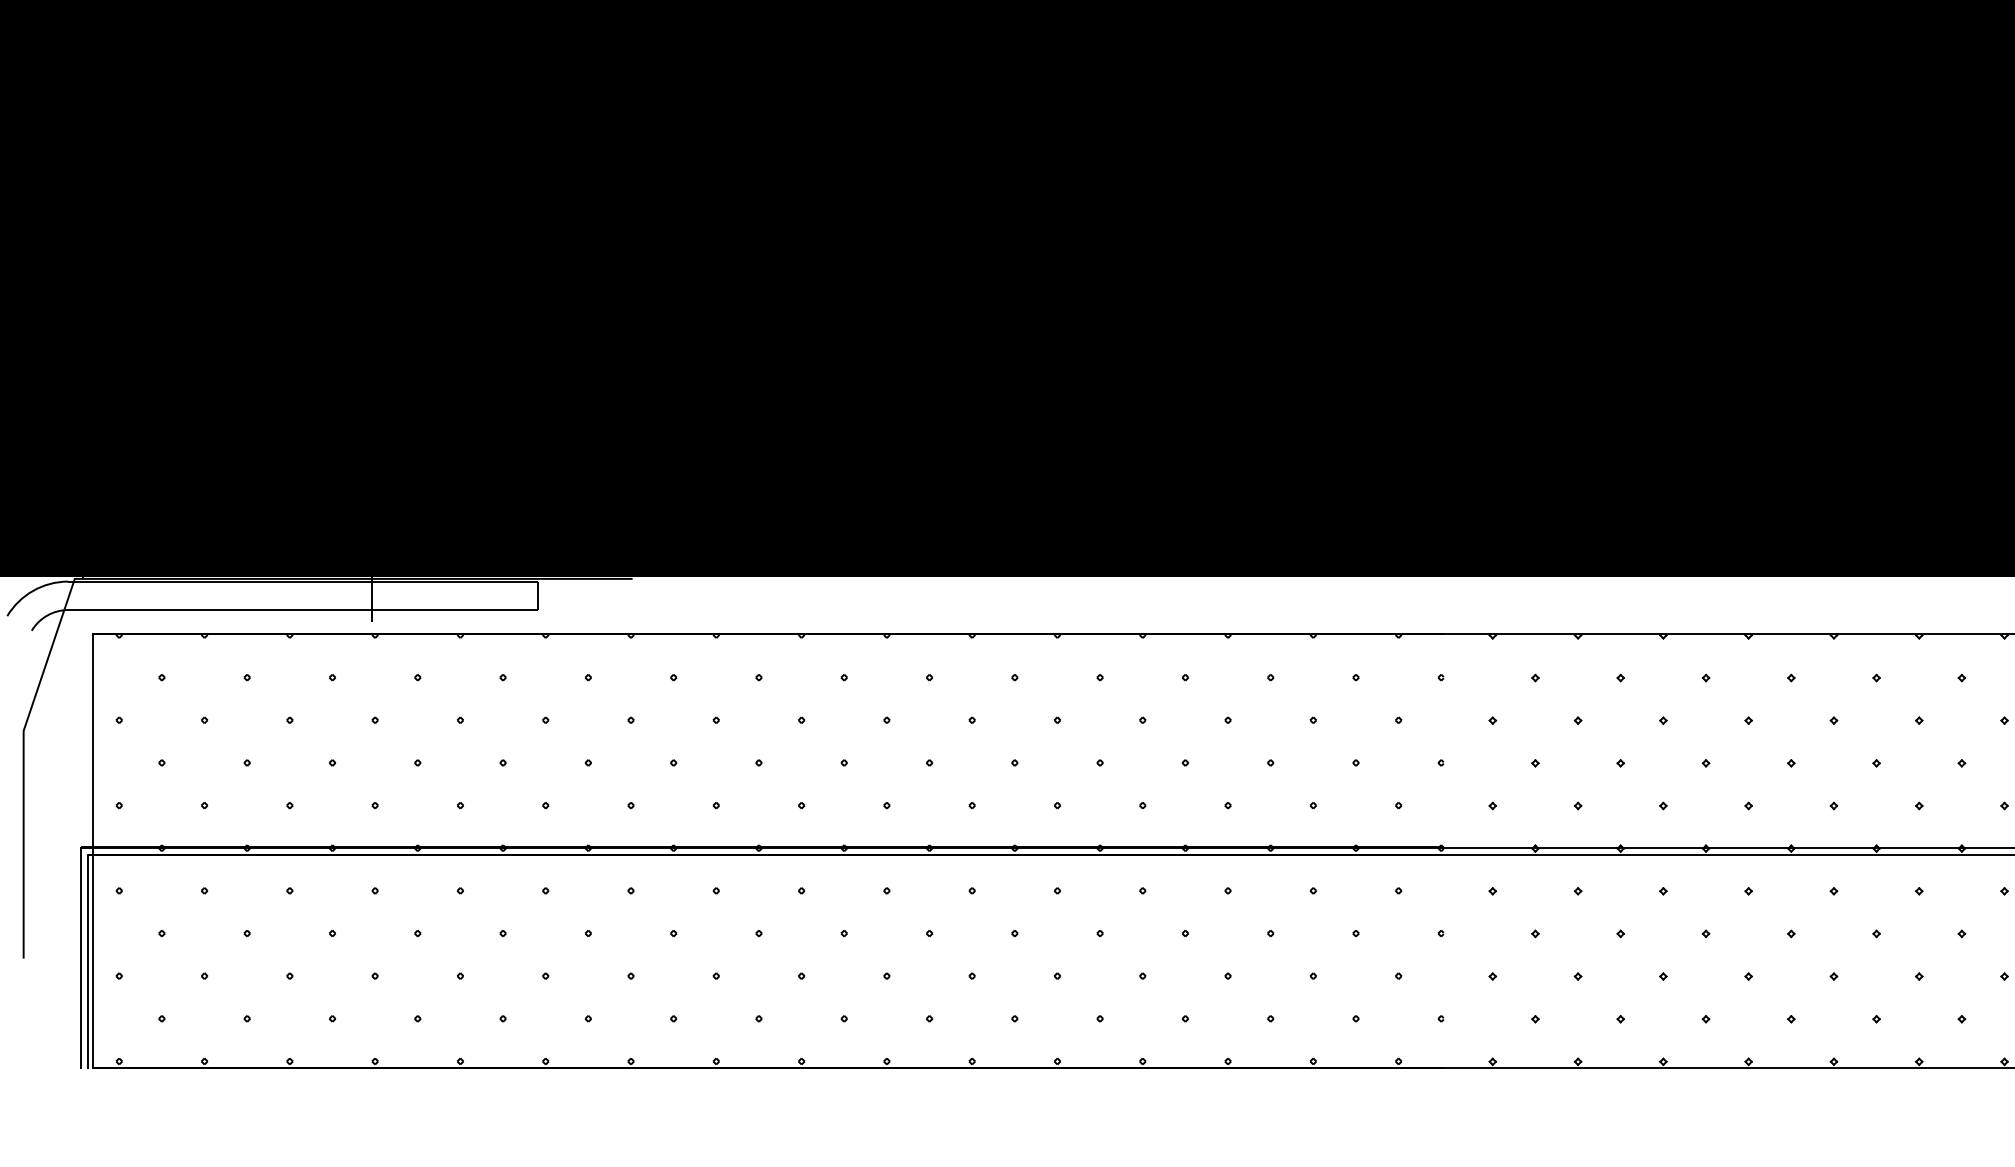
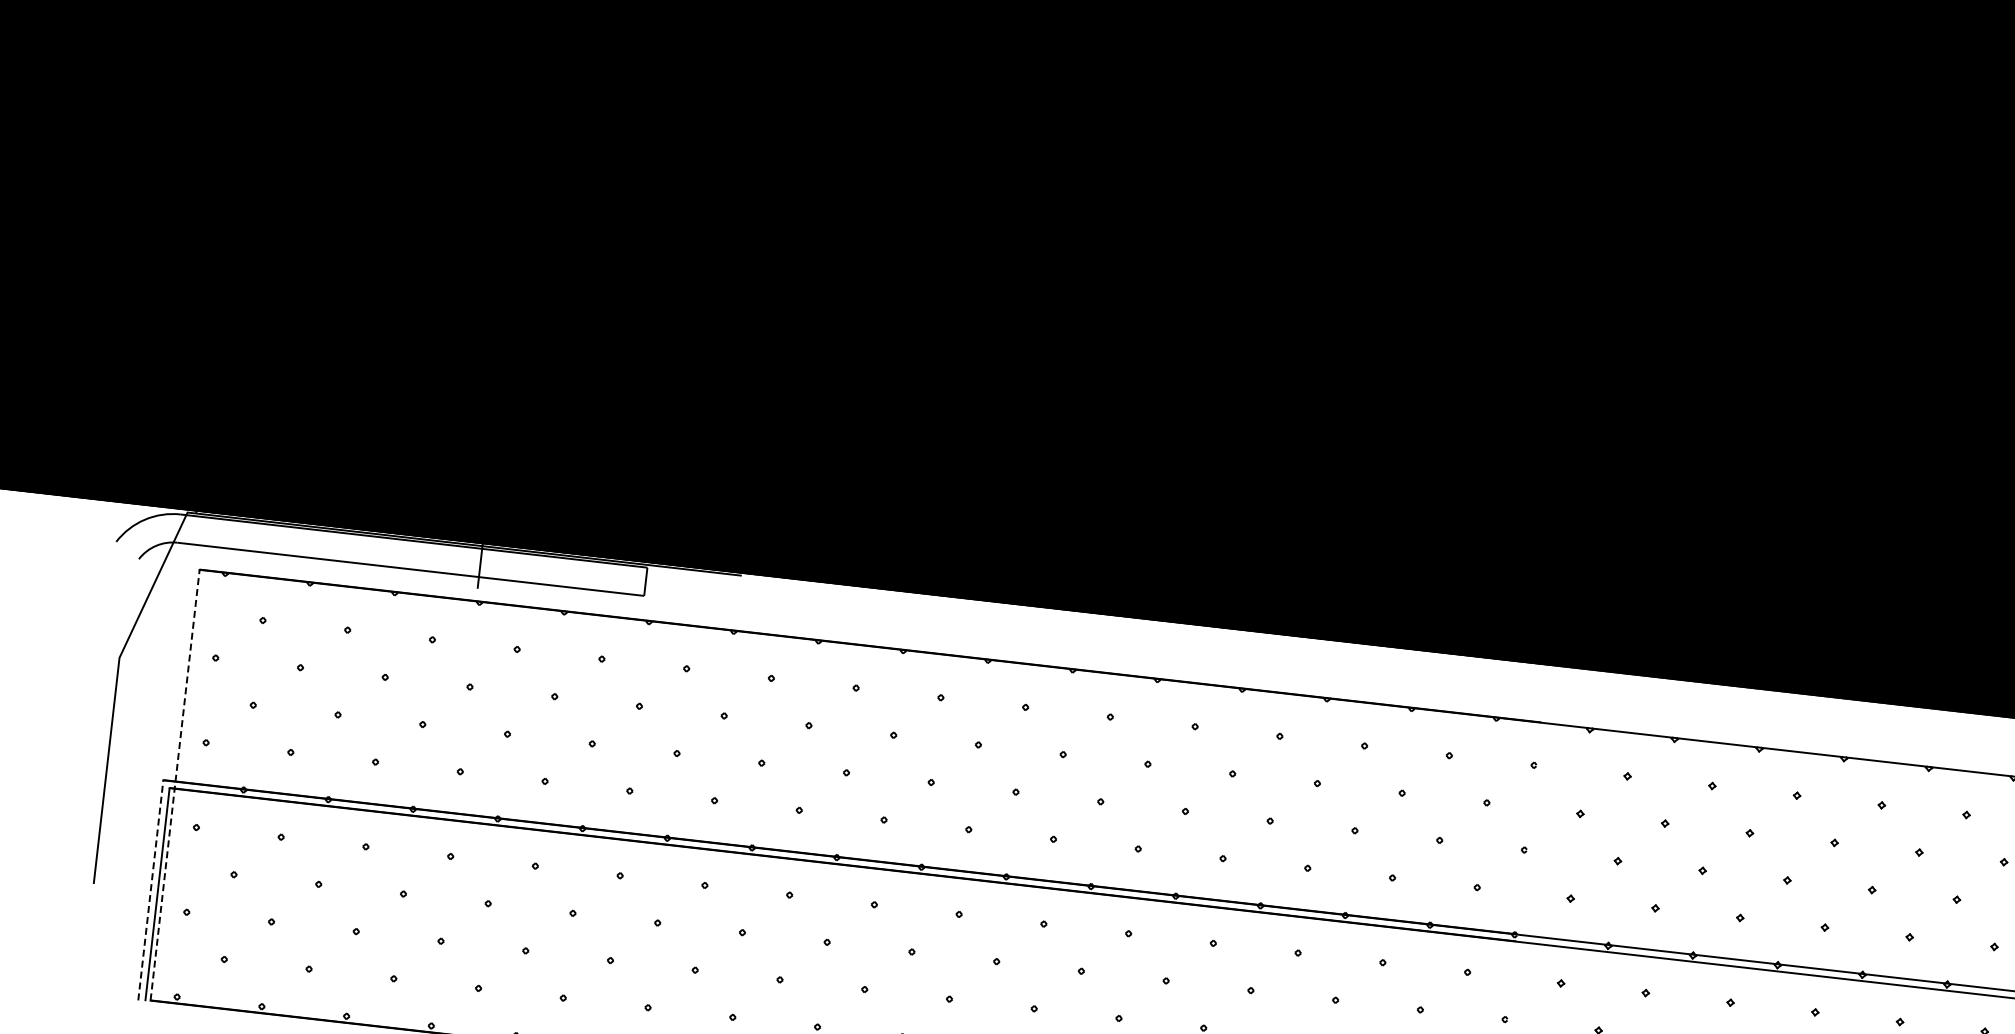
line: (93, 850) -> (175, 784), solid -> dashed
line: (81, 958) -> (151, 890), solid -> dashed

